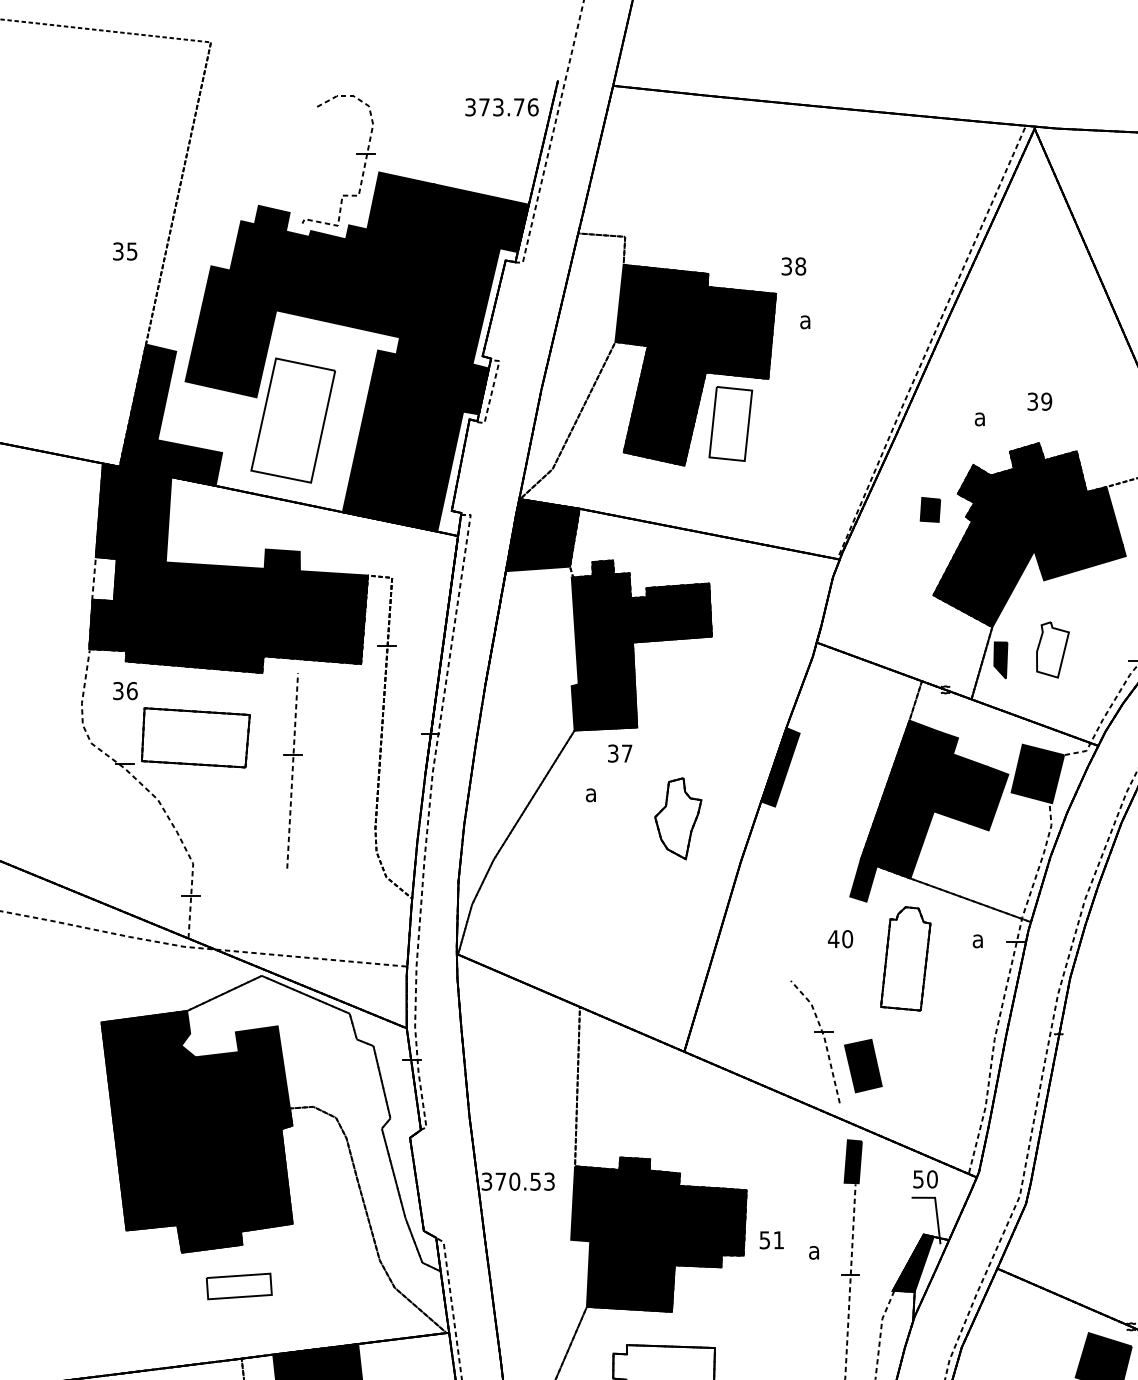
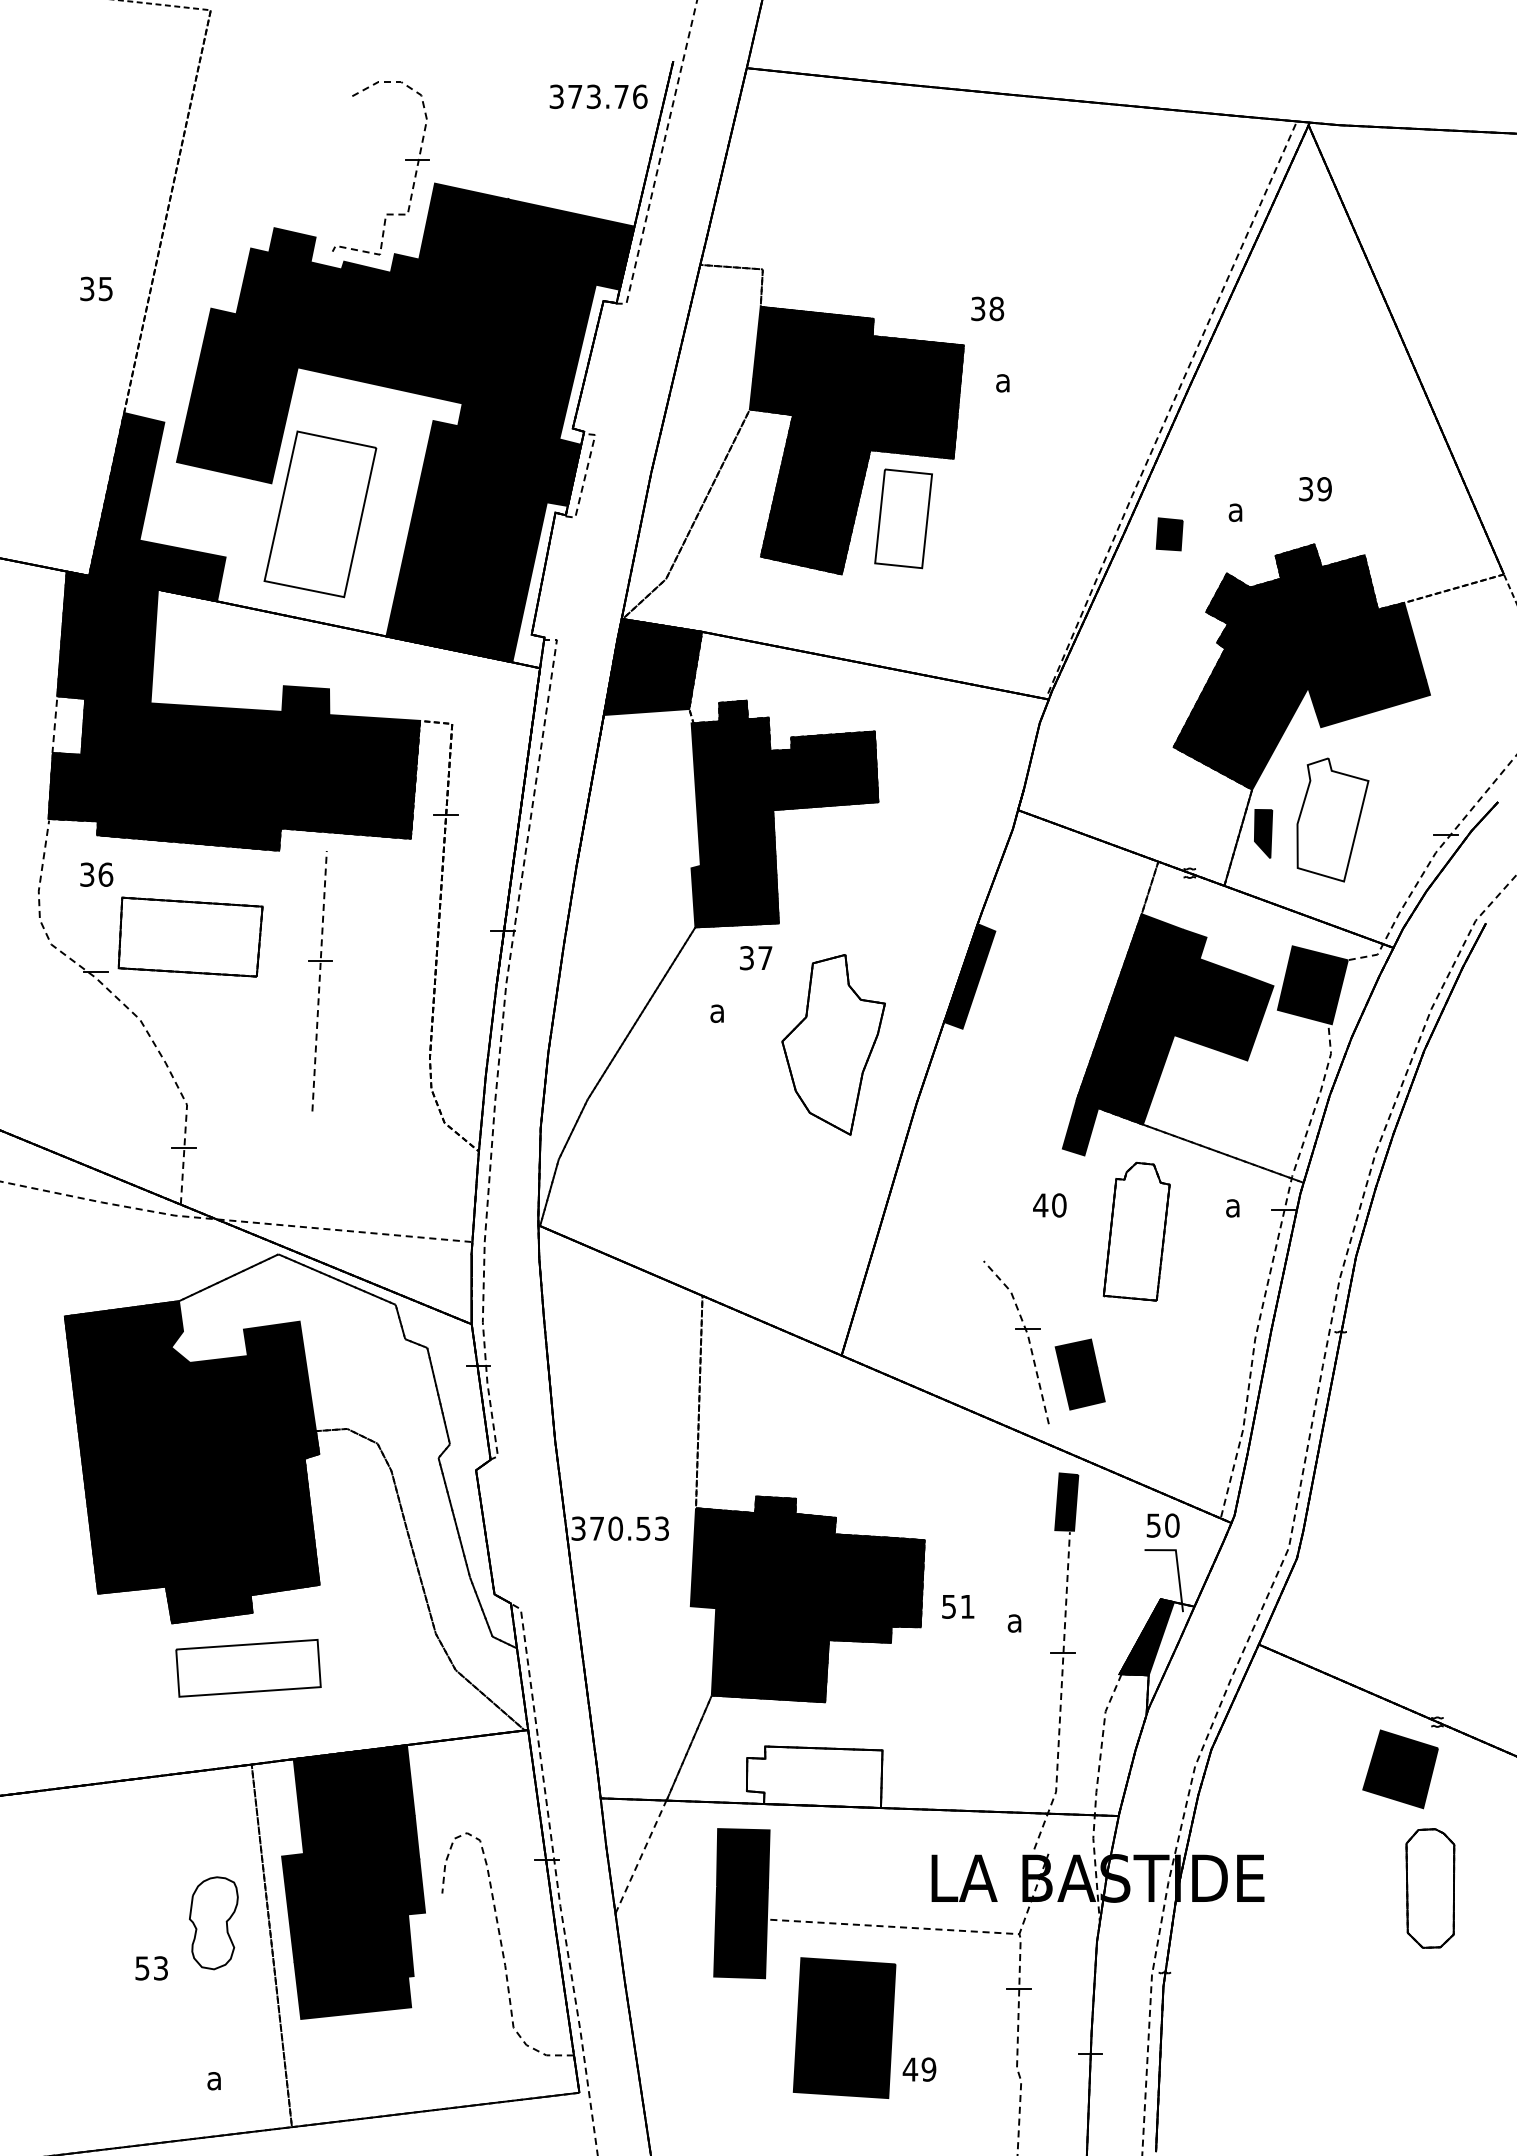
part: (930, 510) -> (1169, 534), moved
part: (1052, 649) -> (1332, 819), size x1.67
part: (678, 818) -> (833, 1044), size x1.67
part: (239, 1286) -> (248, 1668), size x1.67

